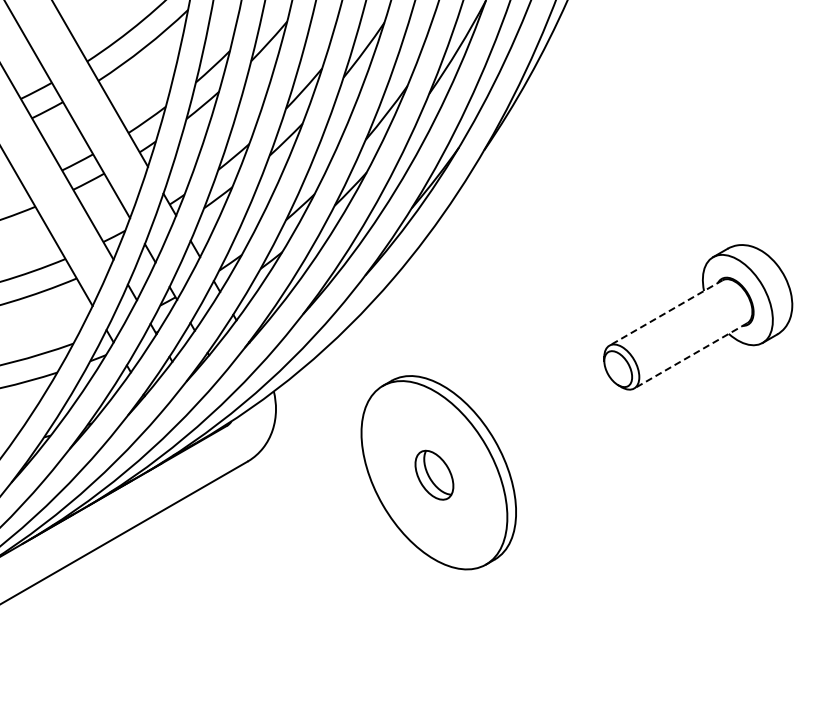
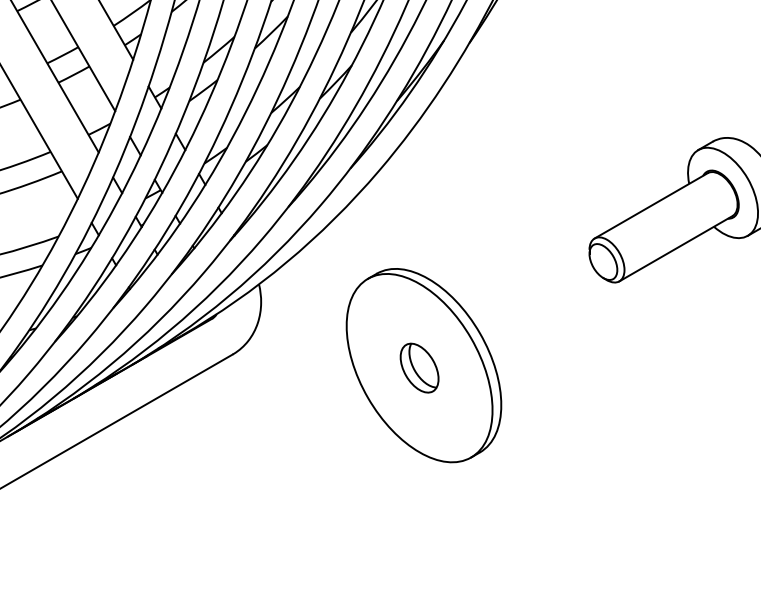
line: (665, 313) -> (650, 206), dashed -> solid
line: (690, 356) -> (675, 249), dashed -> solid

